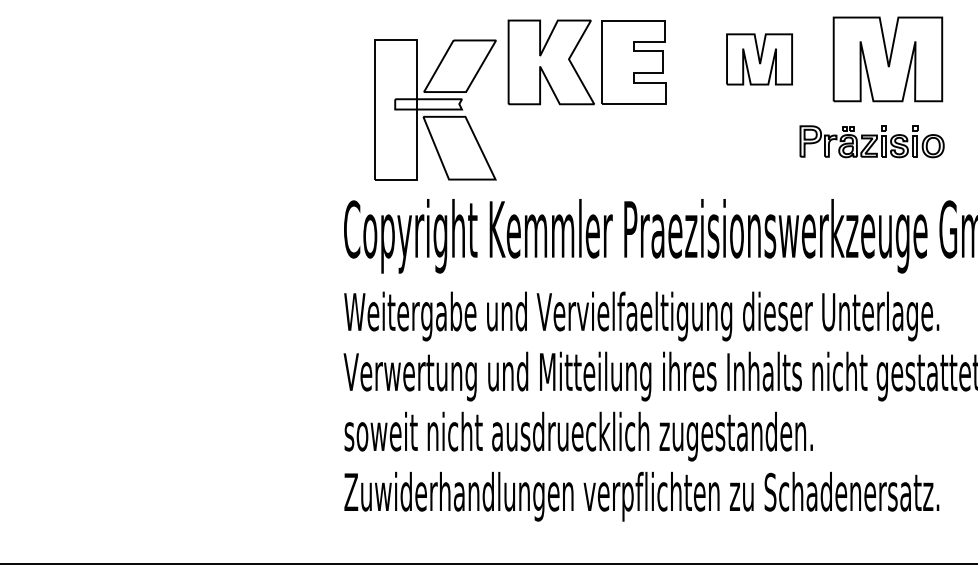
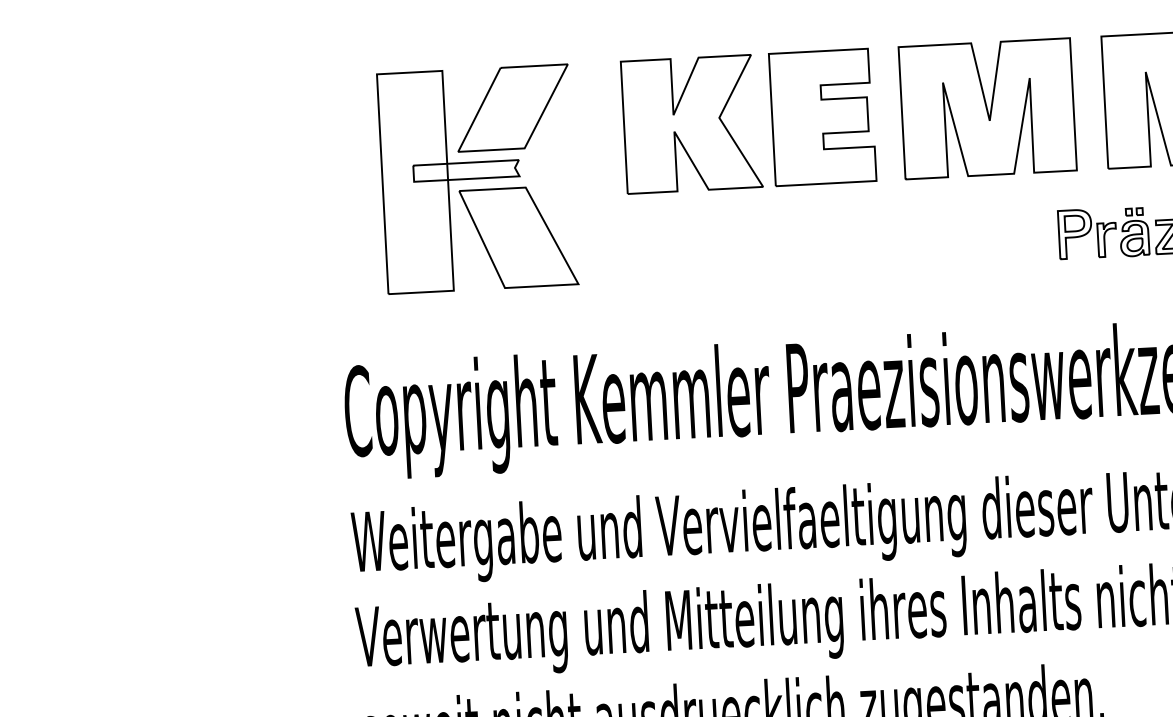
part: (759, 59) -> (987, 108), size x1.67
part: (575, 68) -> (730, 131), moved
part: (435, 109) -> (477, 178), moved

